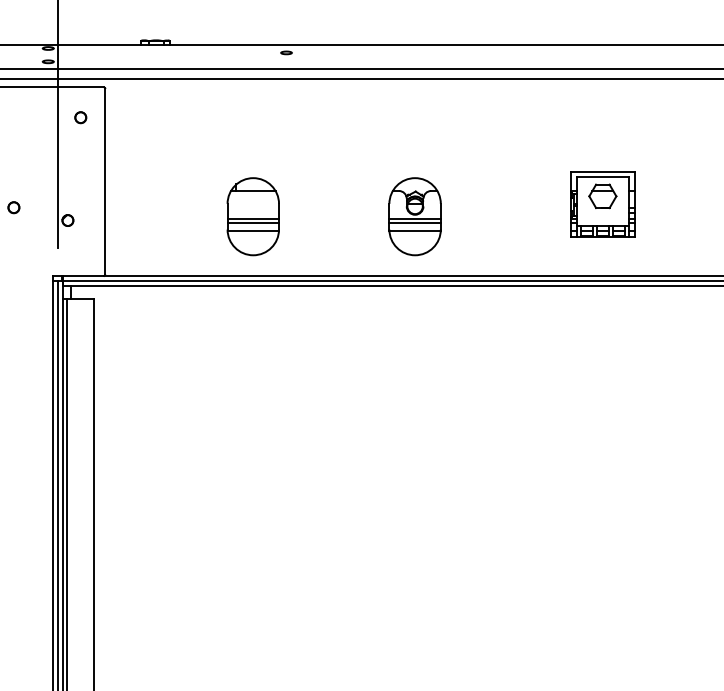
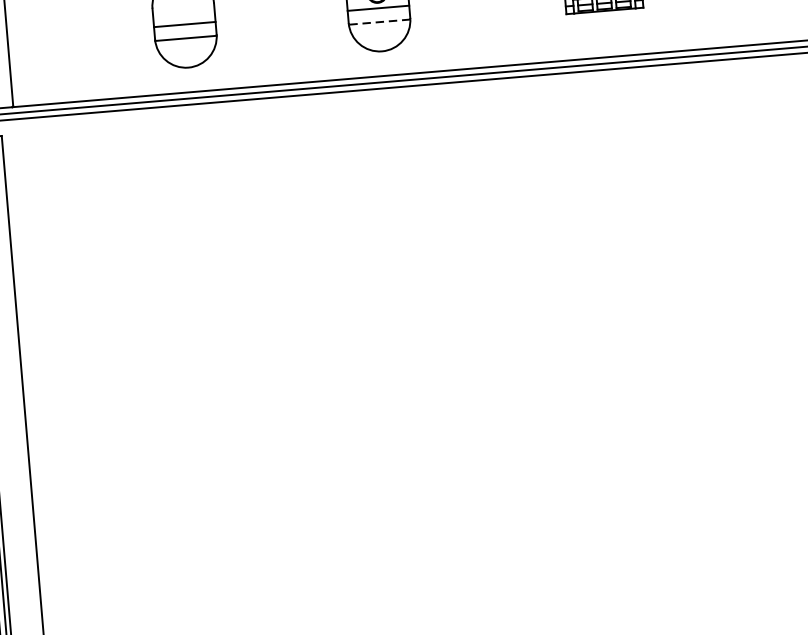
line: (253, 223) -> (185, 29), removed
line: (414, 223) -> (378, 13), removed
line: (415, 230) -> (380, 21), solid -> dashed

